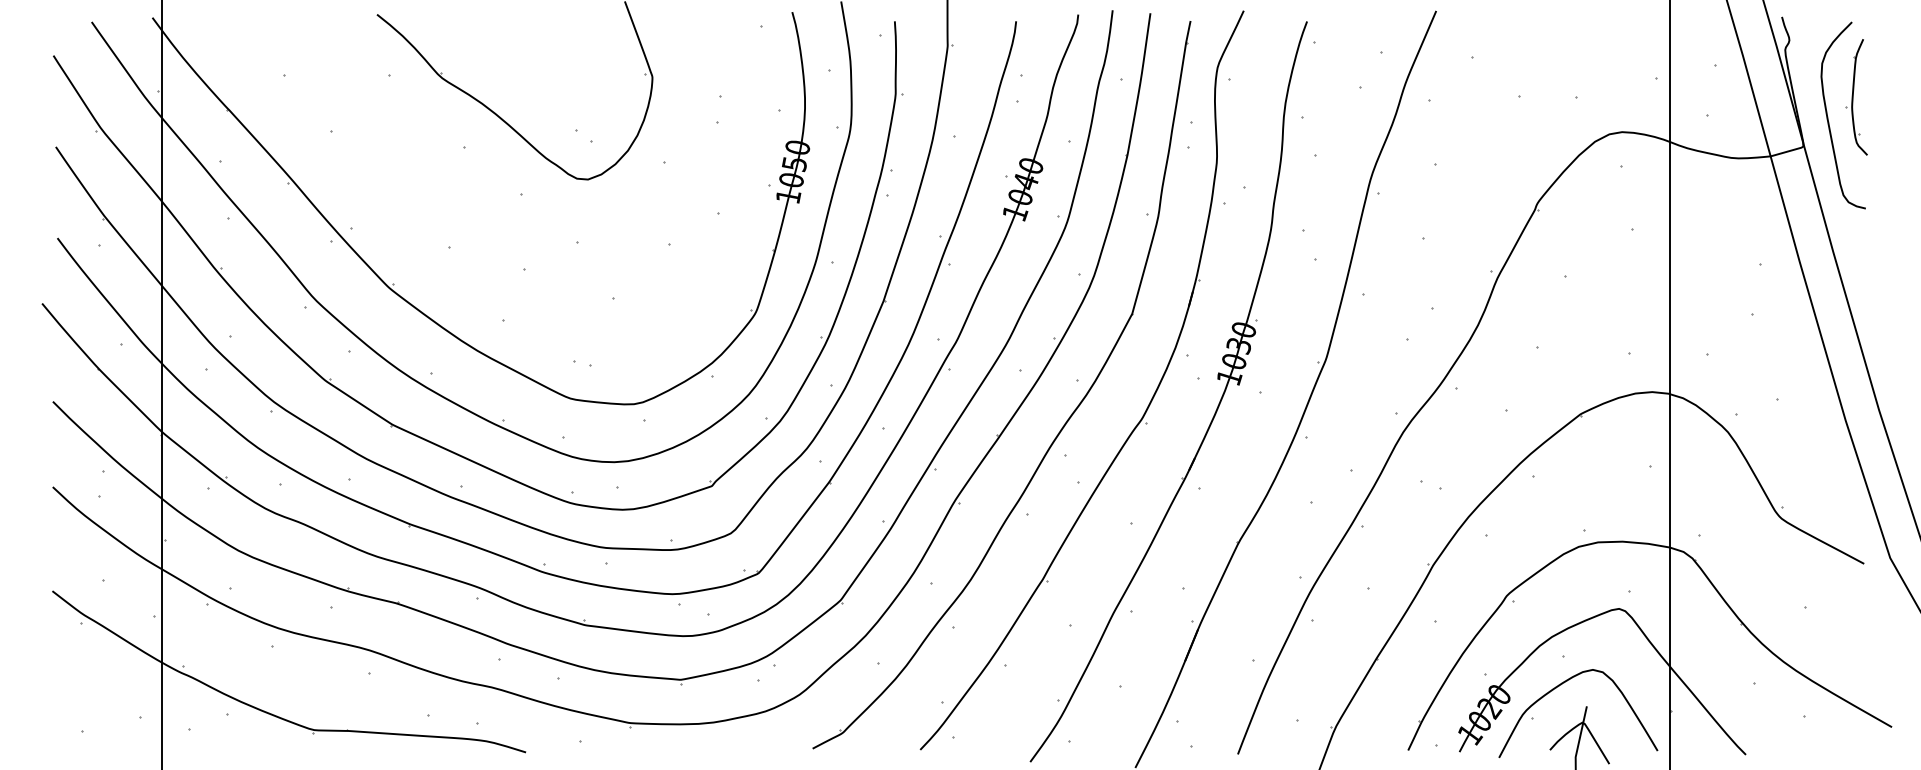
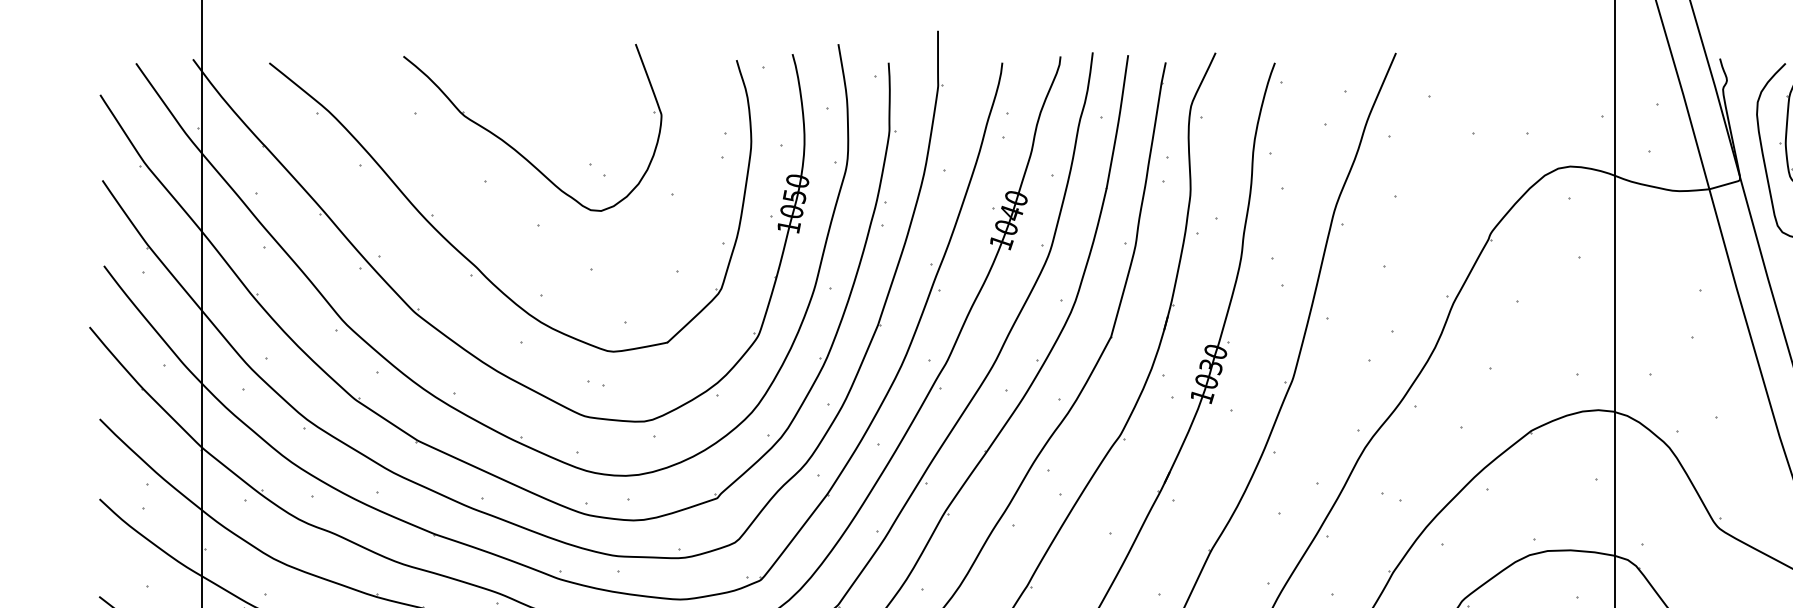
part: (445, 229) -> (467, 257), added

